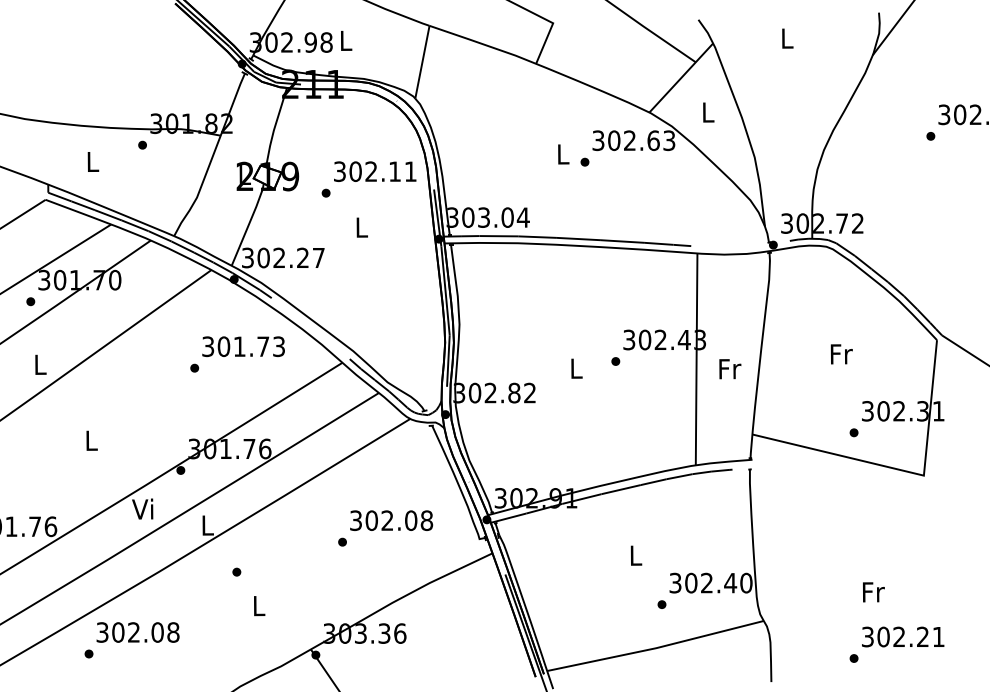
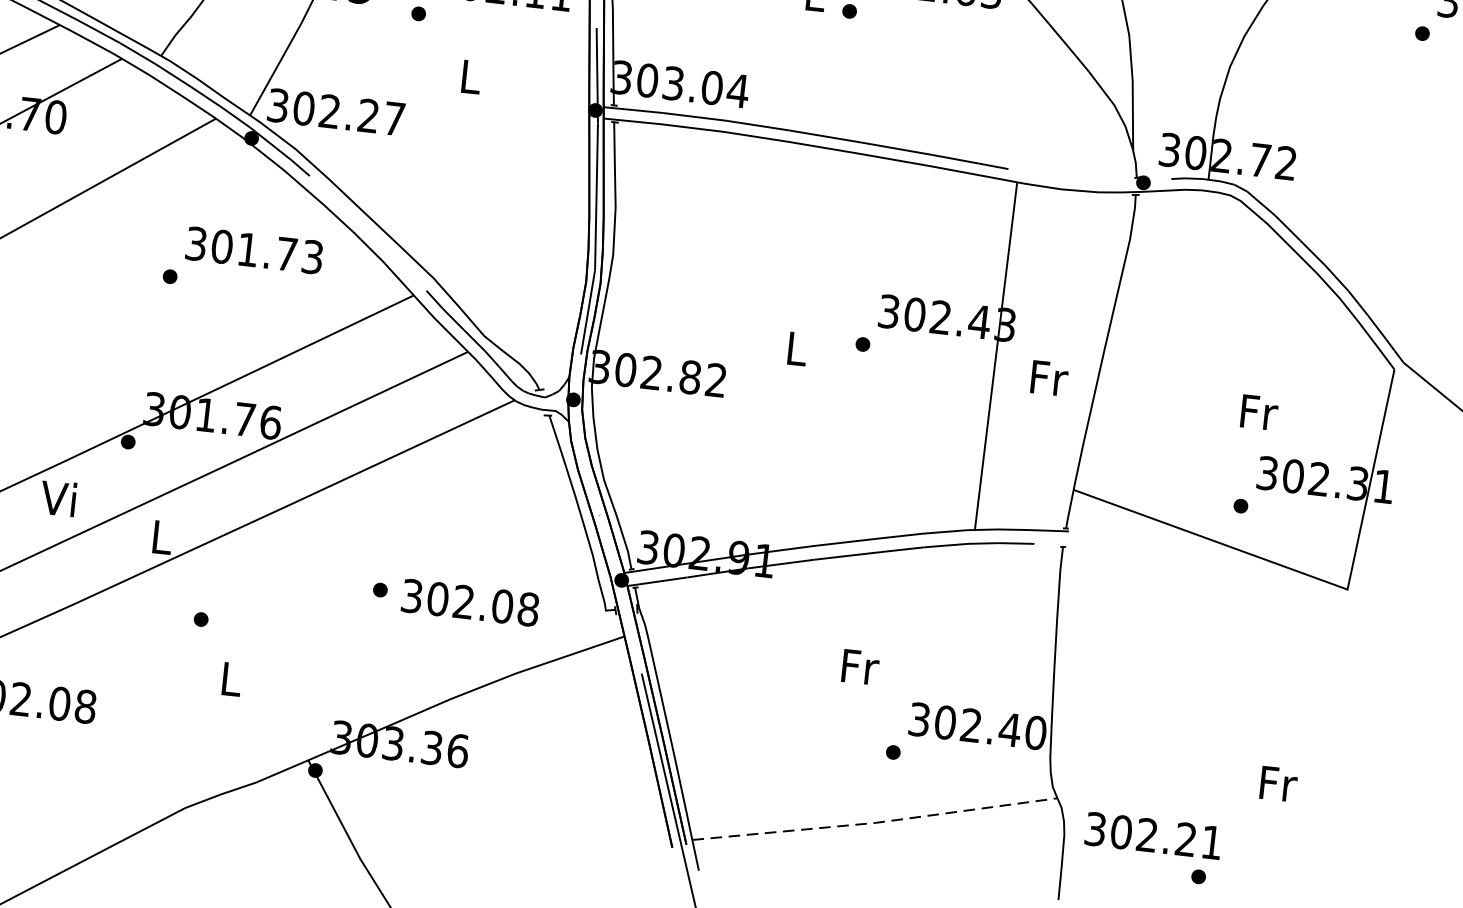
text: (841, 354) -> (1258, 412), moved
text: (391, 520) -> (470, 602), moved
text: (636, 555) -> (860, 666), L -> Fr
text: (873, 592) -> (1278, 784), moved
text: (903, 636) -> (1154, 835), moved
line: (656, 648) -> (876, 823), solid -> dashed

